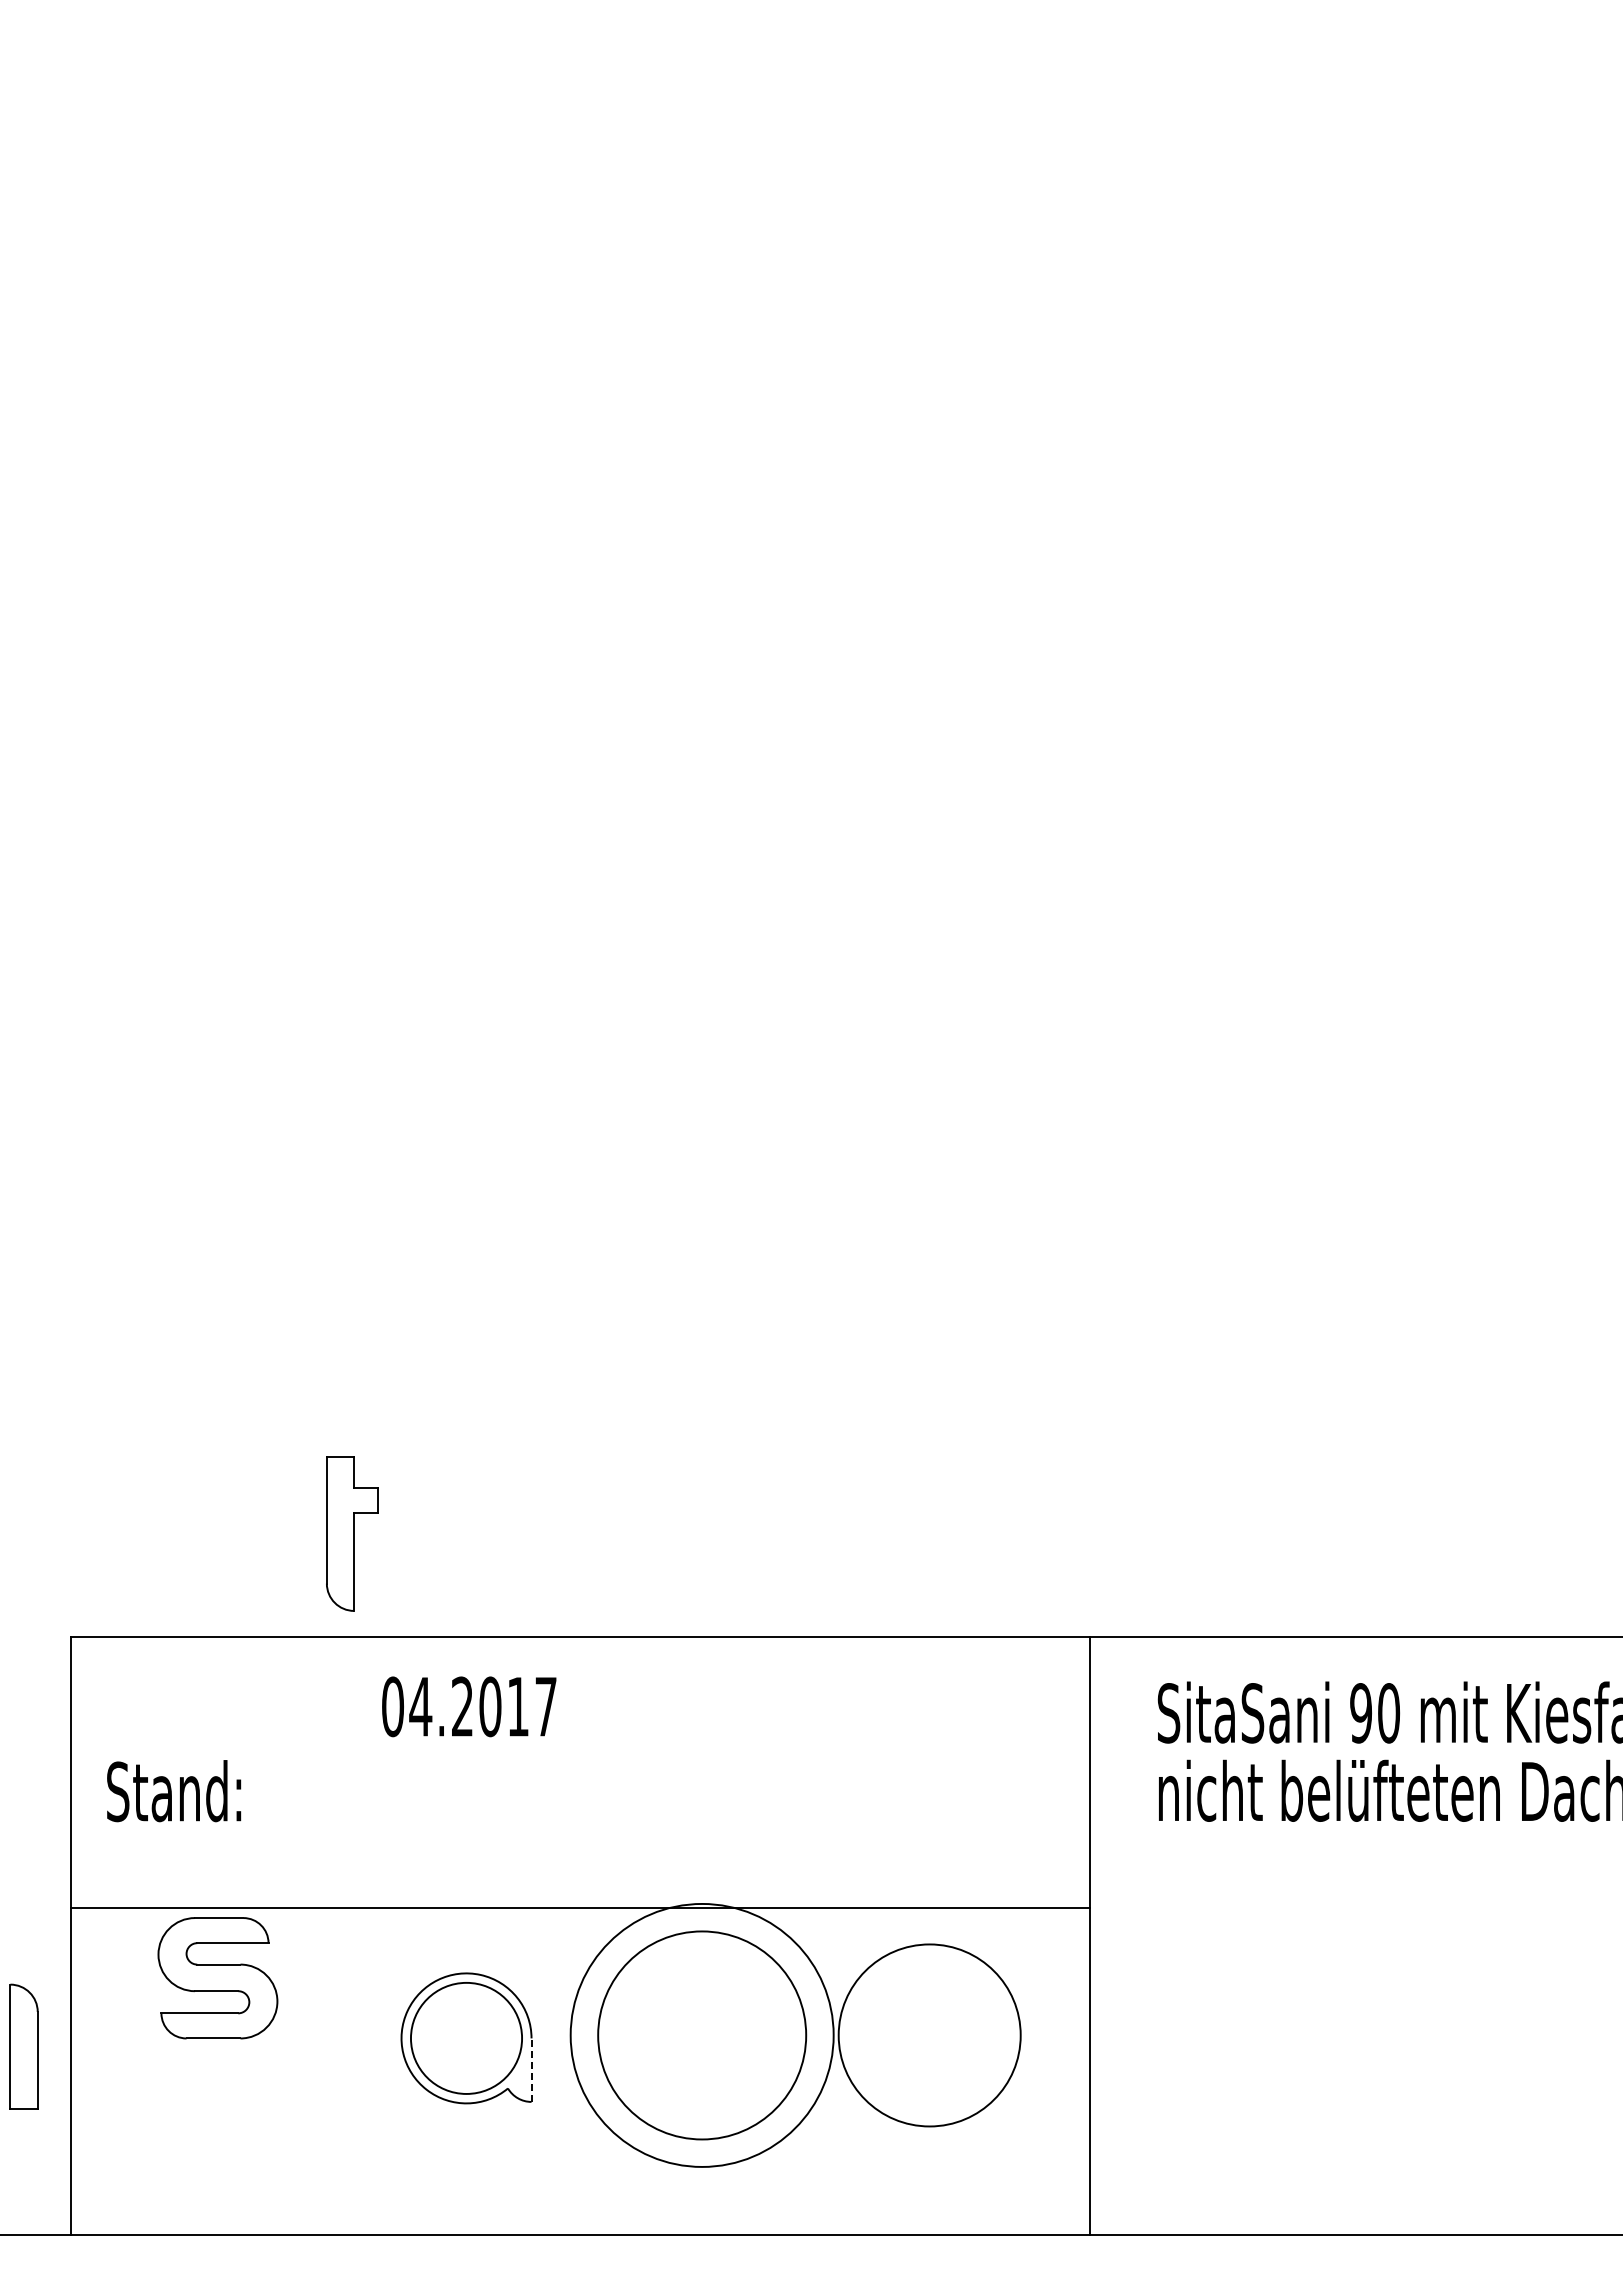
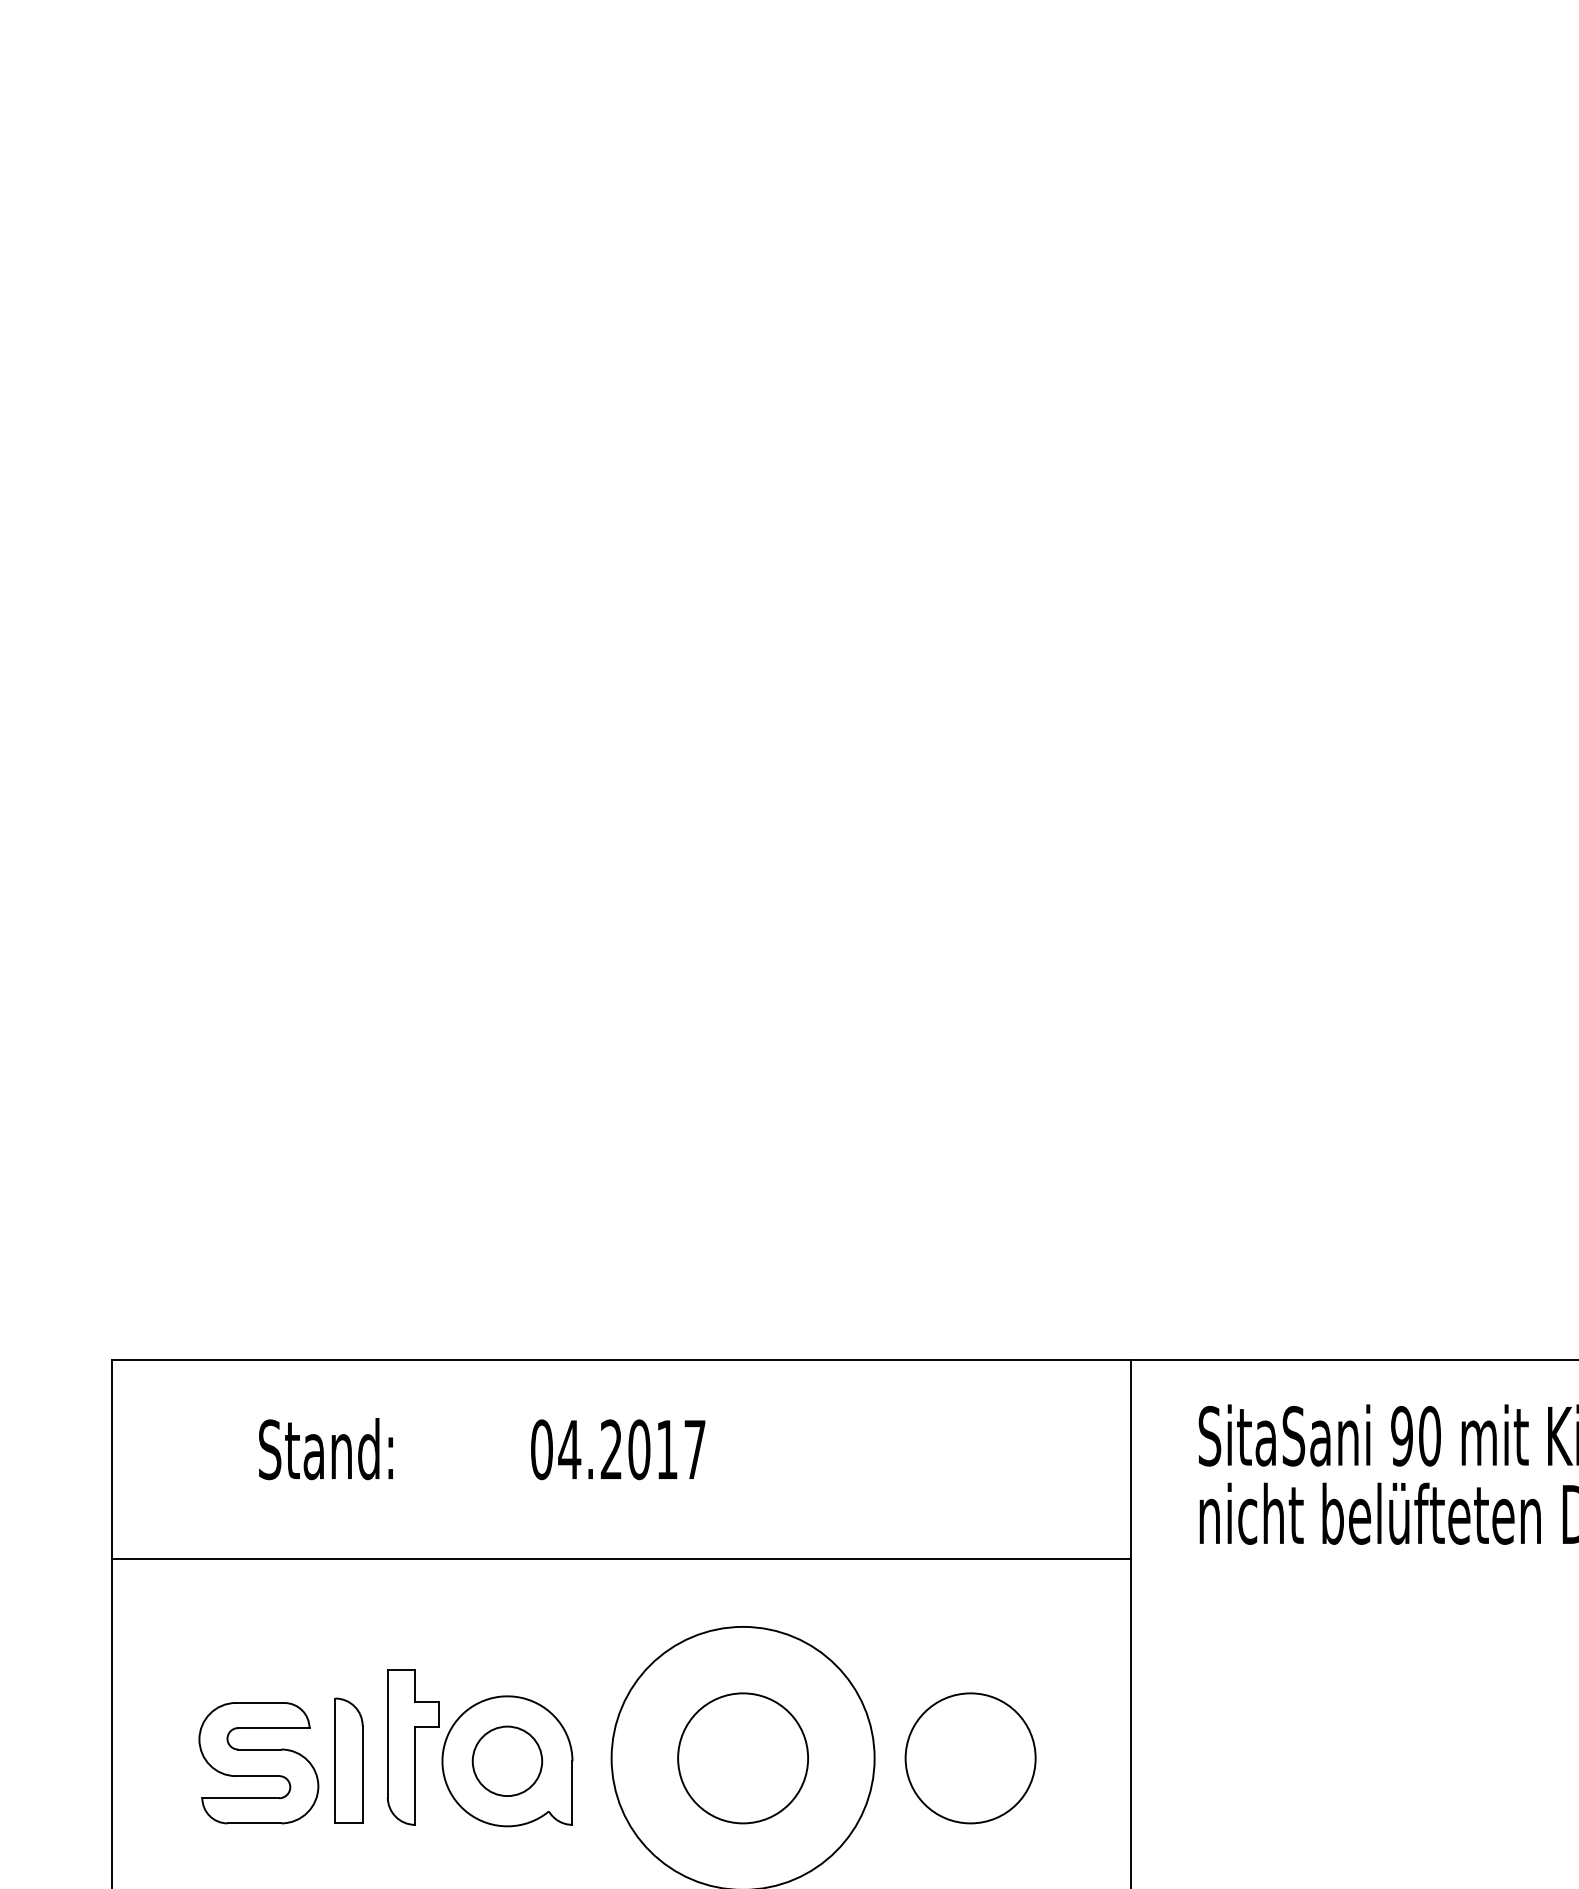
part: (352, 1533) -> (413, 1747), moved
text: (469, 1706) -> (618, 1449), moved
text: (174, 1791) -> (326, 1449), moved
line: (580, 1908) -> (621, 1559), moved
part: (217, 1978) -> (258, 1763), moved
circle: (702, 2035) -> (743, 1758), size x0.62
circle: (929, 2035) -> (970, 1758), size x0.71
circle: (466, 2038) -> (507, 1761), size x0.62
part: (23, 2046) -> (348, 1760), moved
line: (531, 2070) -> (572, 1793), dashed -> solid

